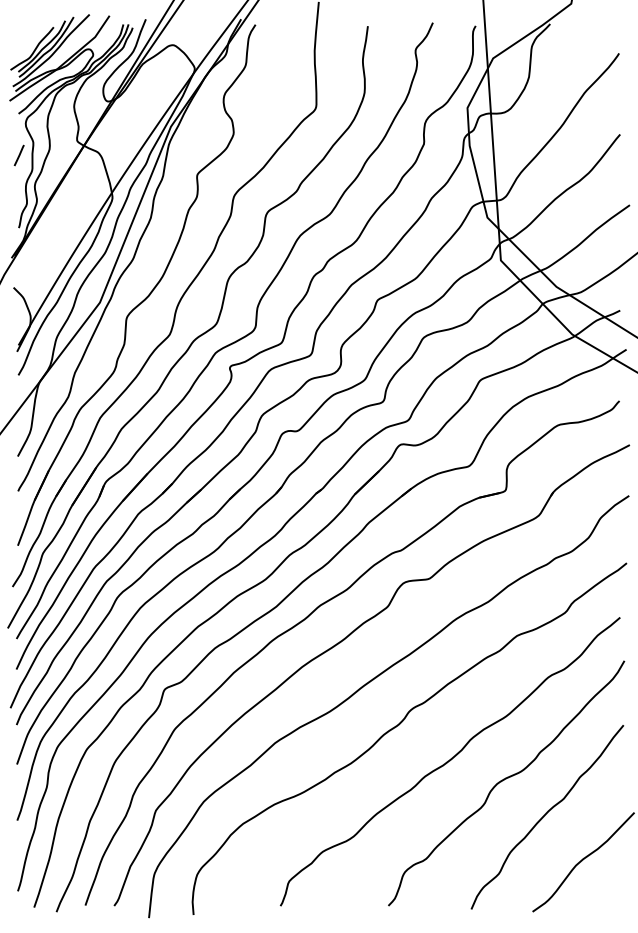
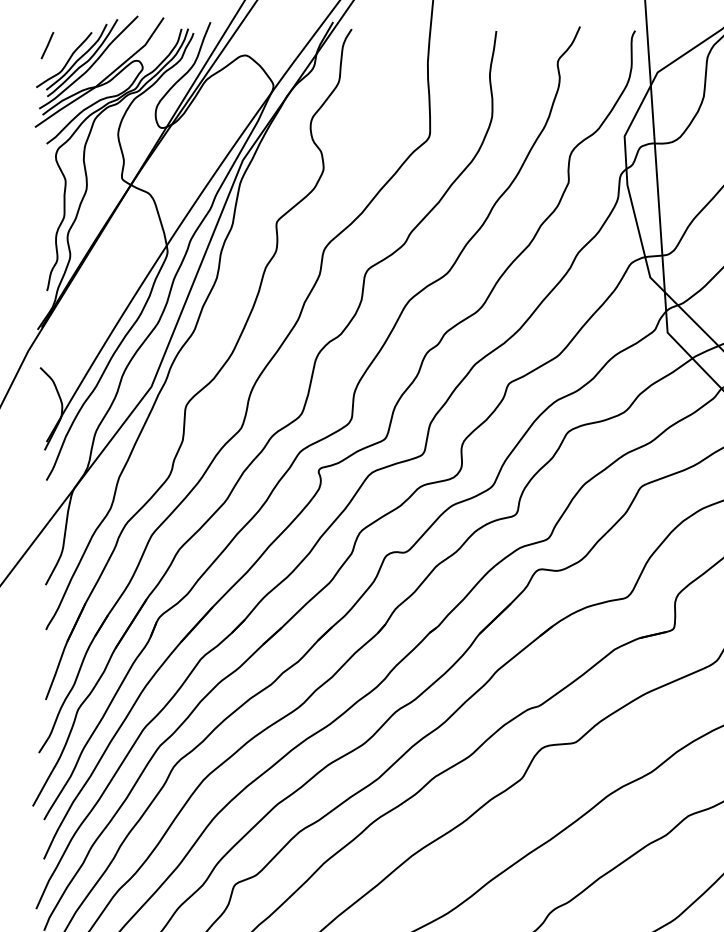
line: (18, 155) -> (46, 45), moved

